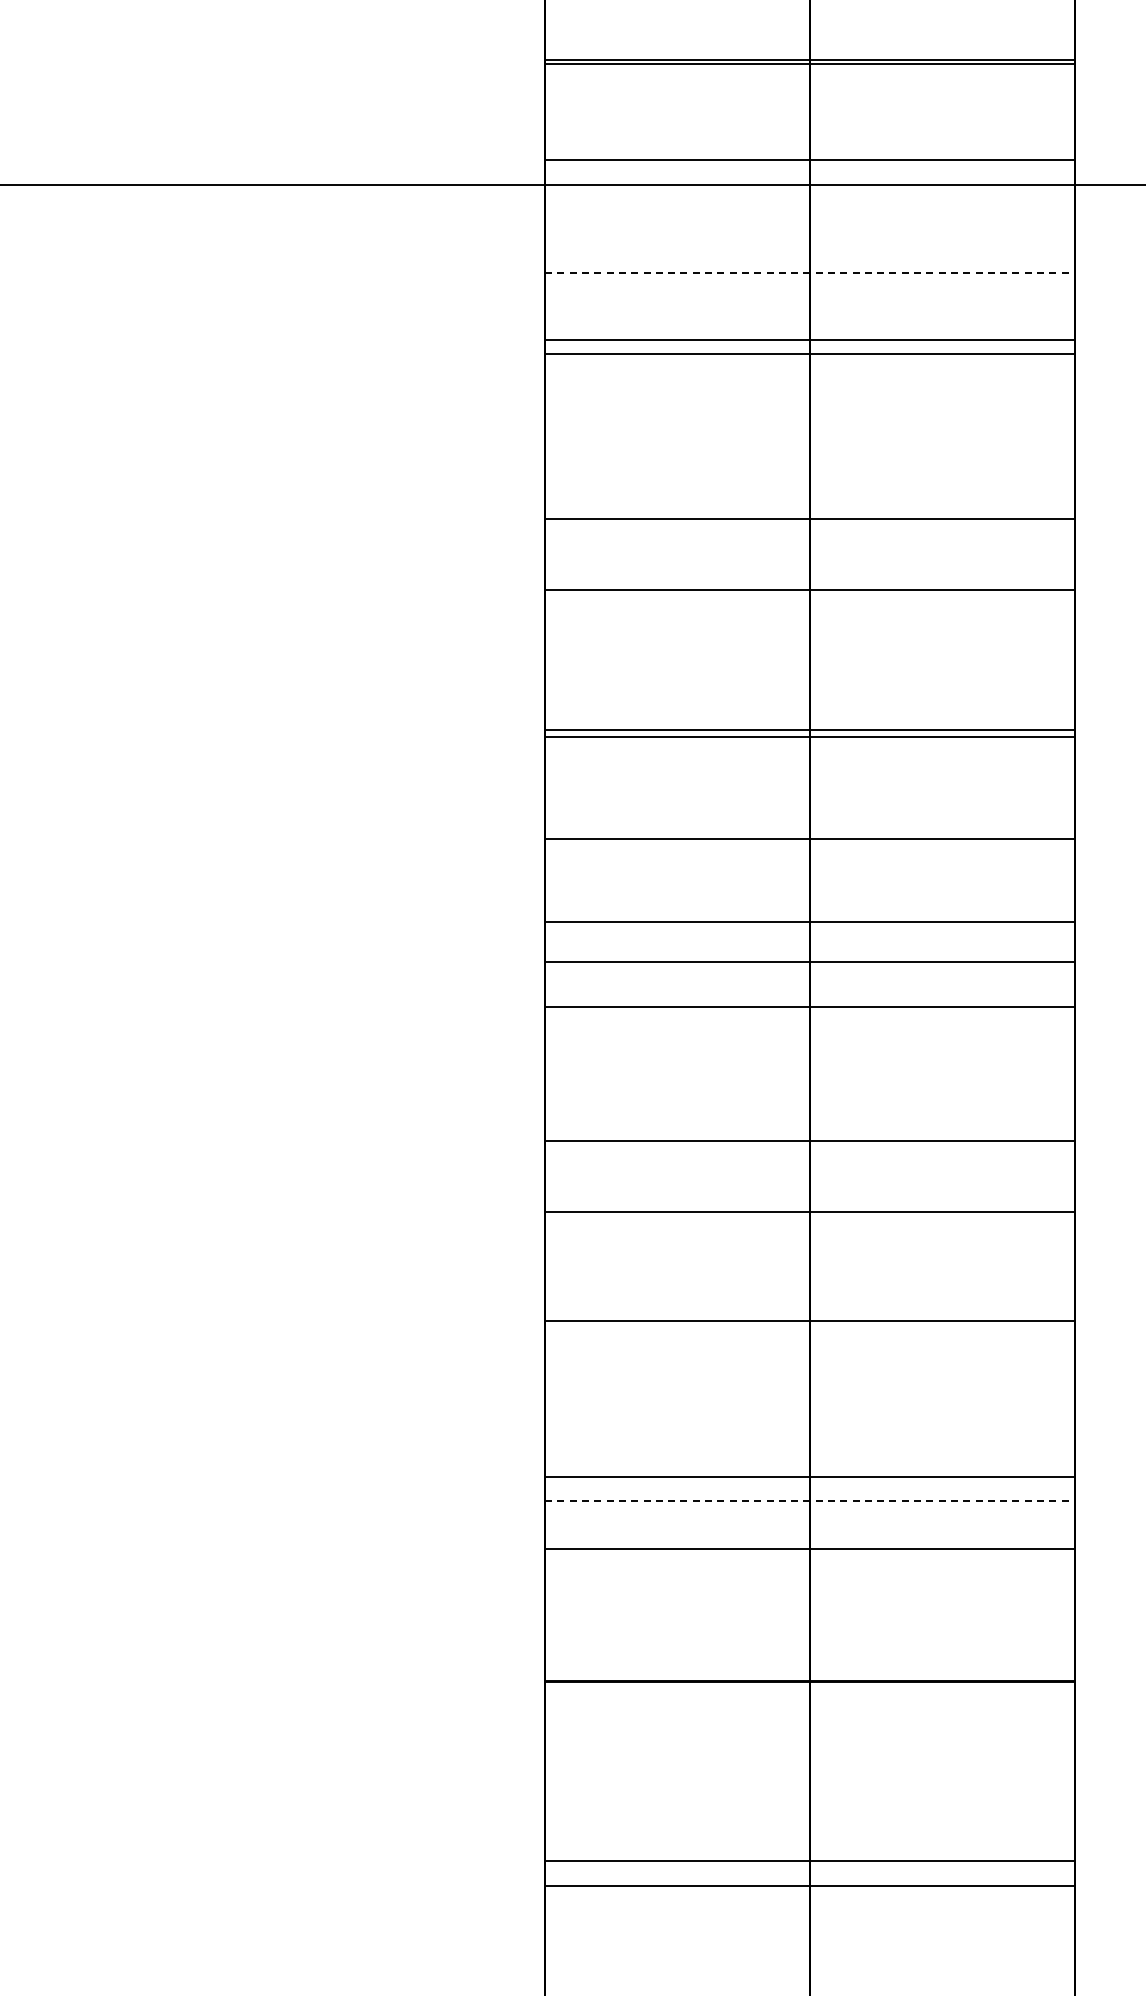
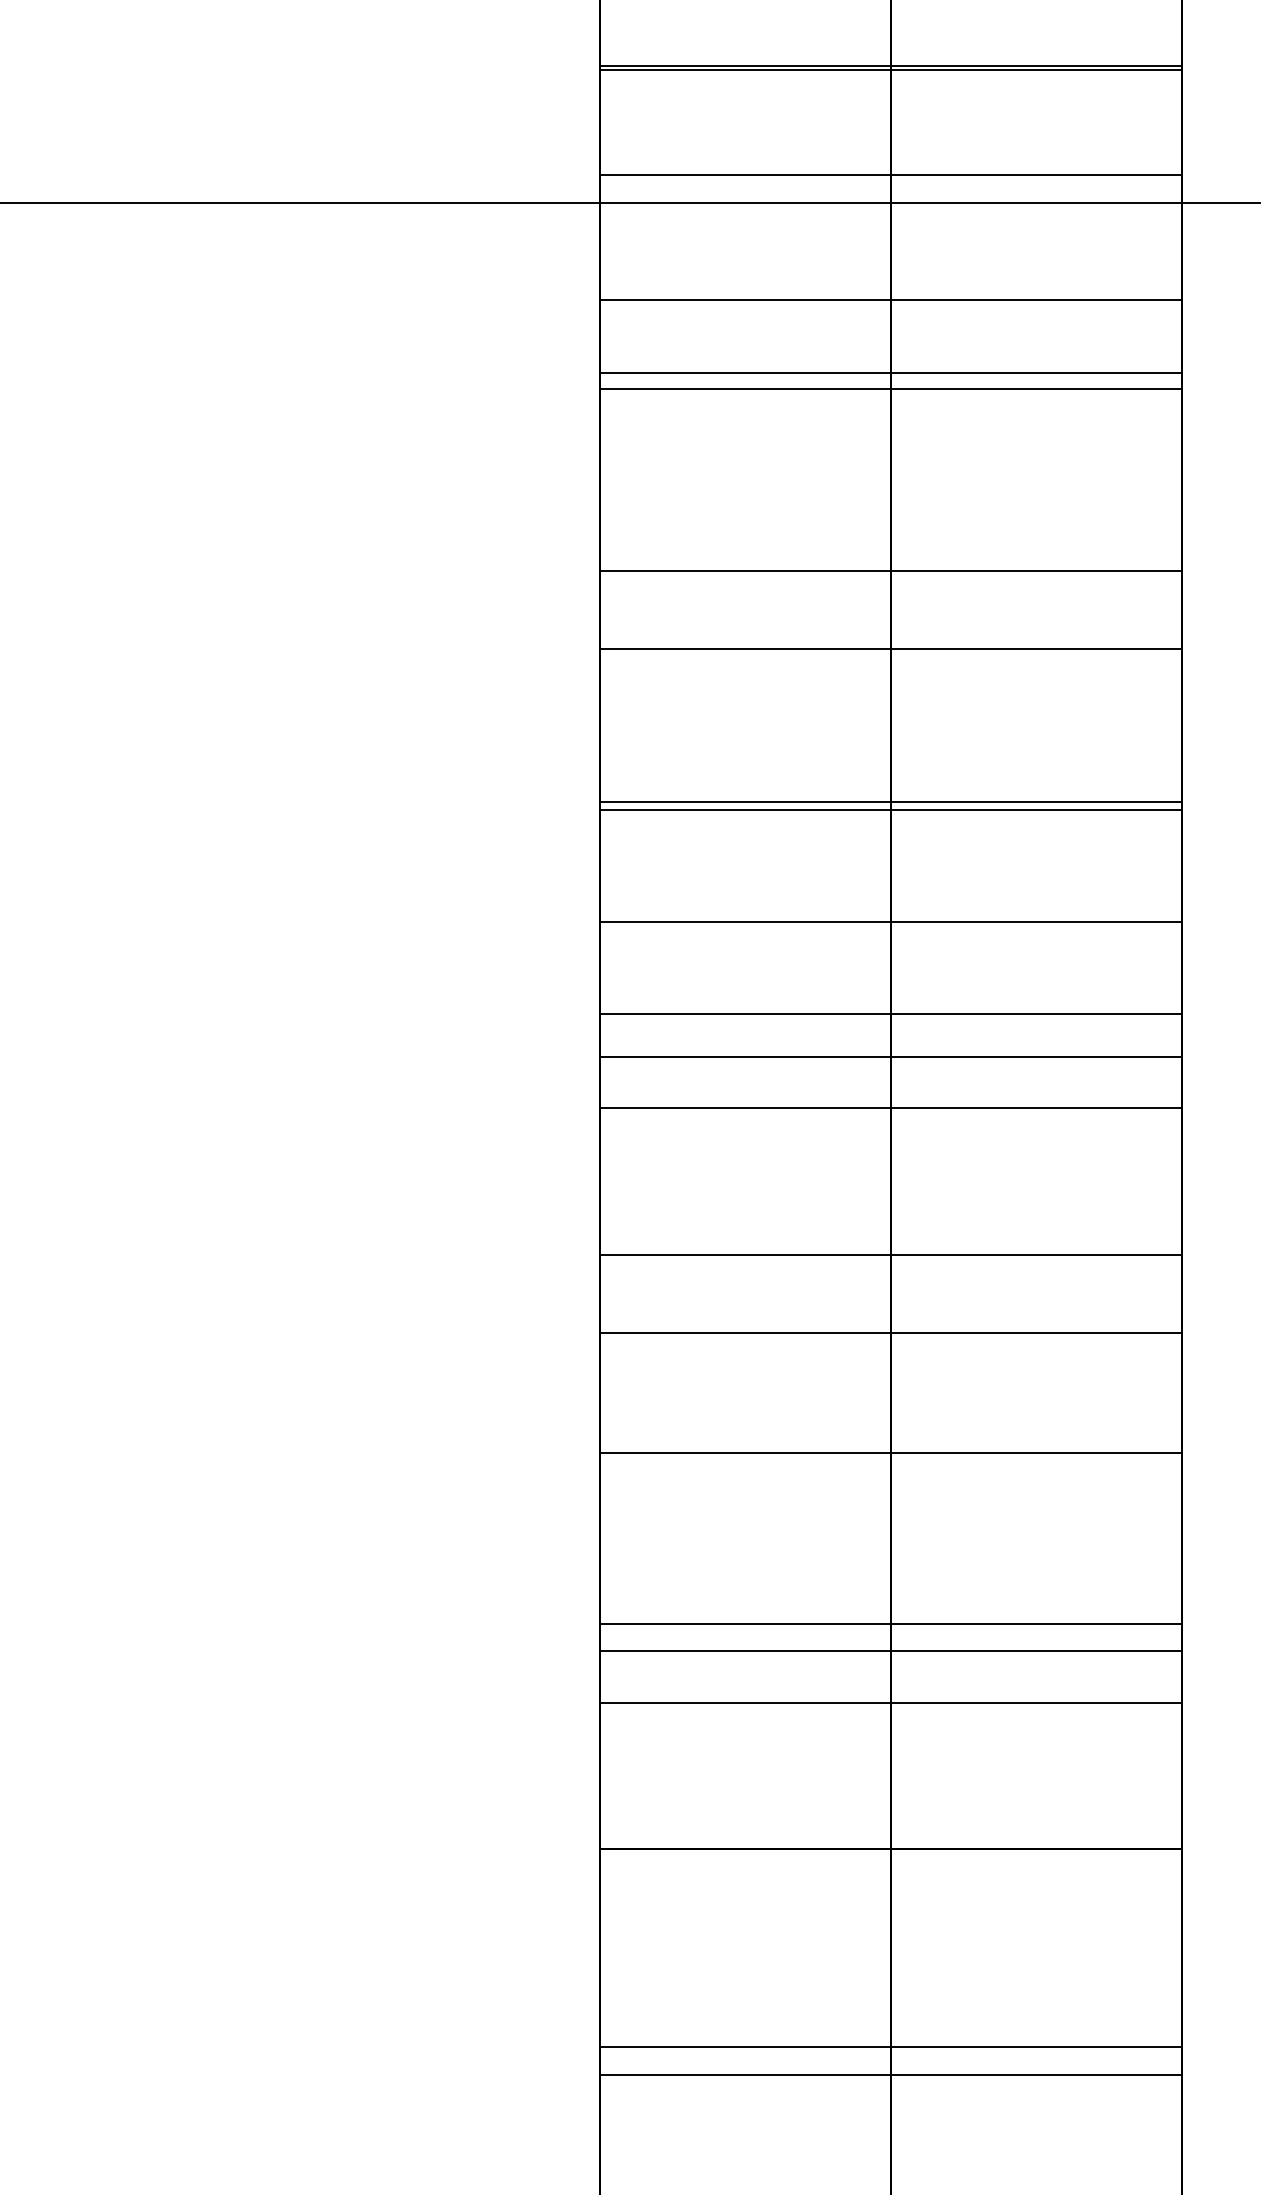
line: (809, 272) -> (890, 299), dashed -> solid
line: (809, 1501) -> (890, 1651), dashed -> solid

